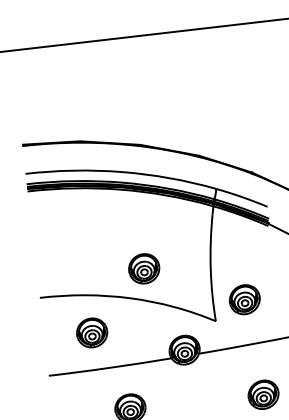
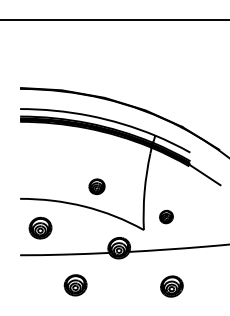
part: (143, 268) -> (96, 186), size x0.7
part: (244, 298) -> (166, 216), size x0.6
part: (91, 331) -> (40, 227), moved

